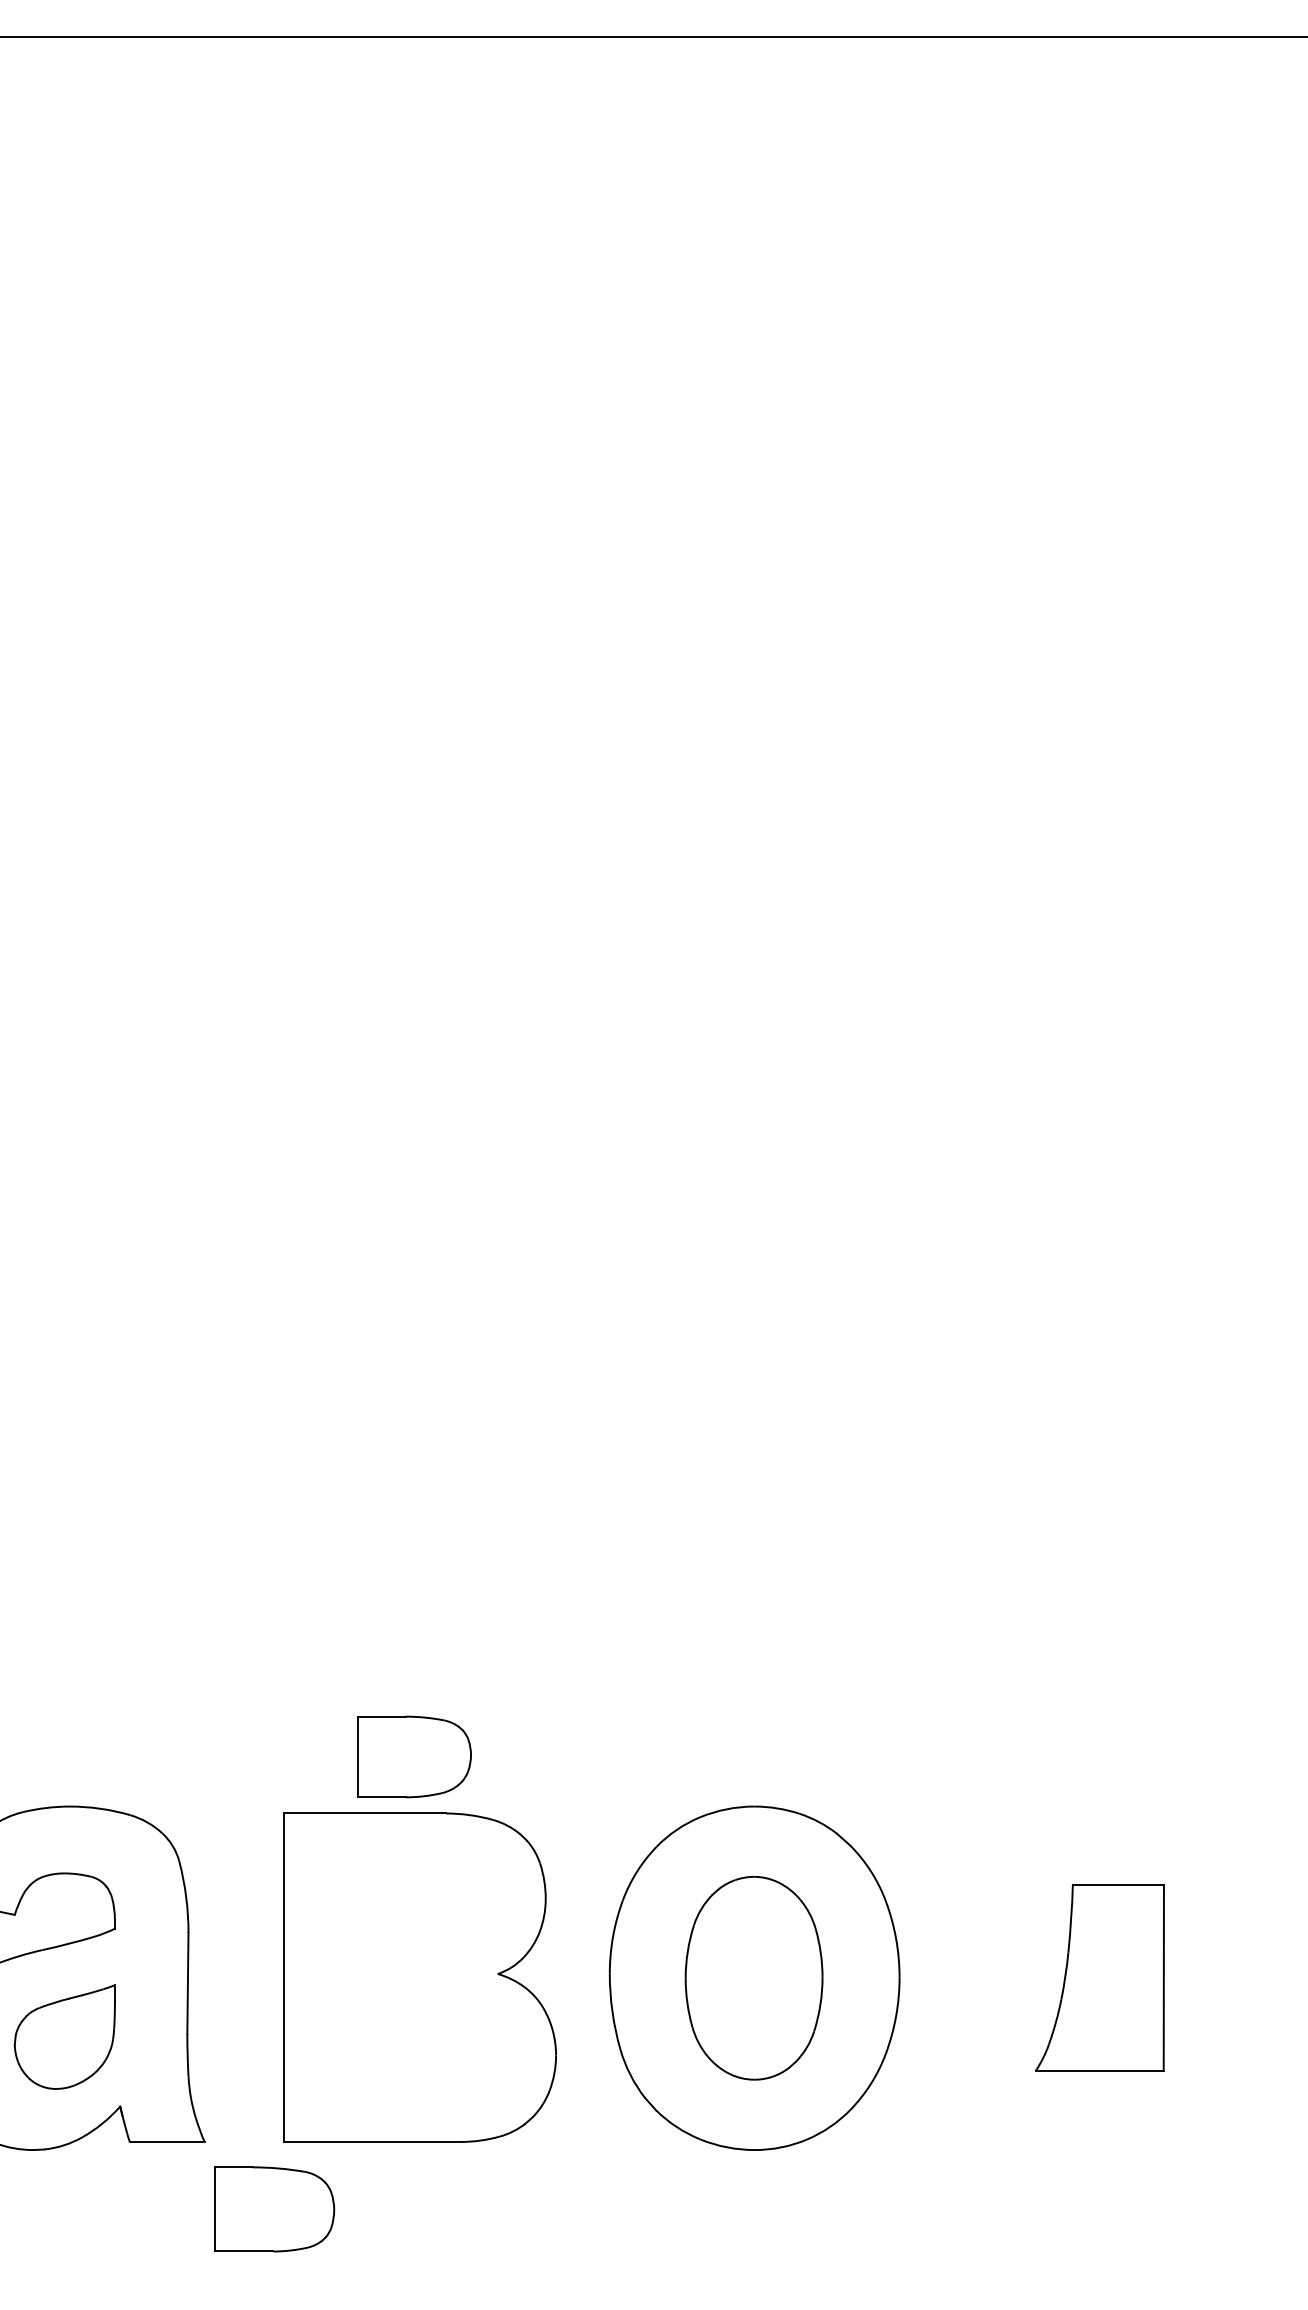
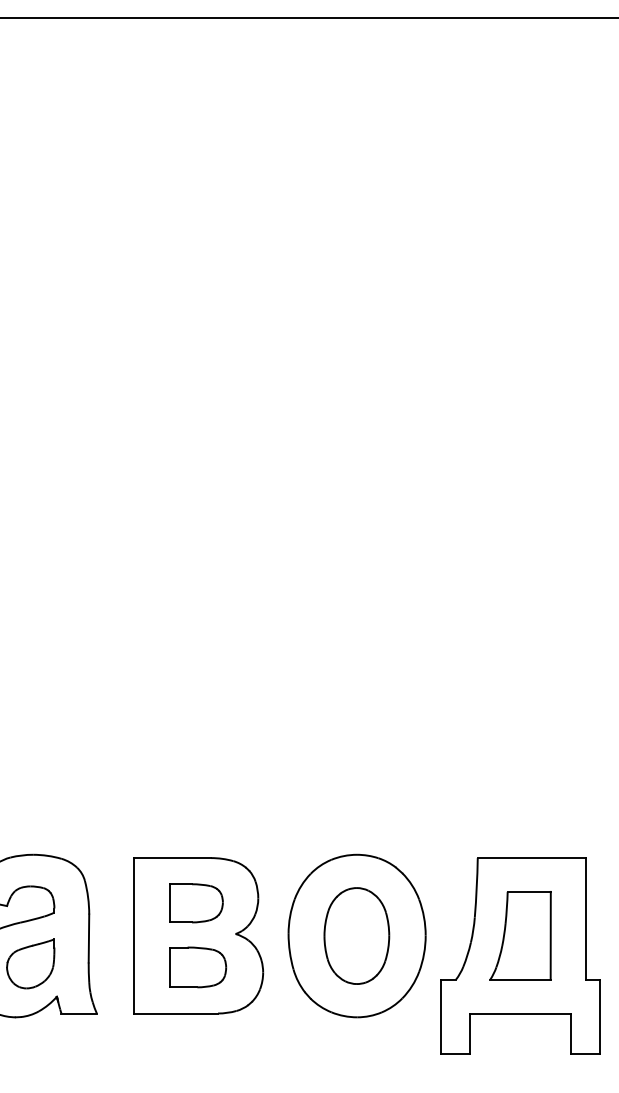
part: (415, 1757) -> (196, 903), moved
part: (1099, 2019) -> (520, 955), added
part: (275, 2209) -> (198, 967), moved

